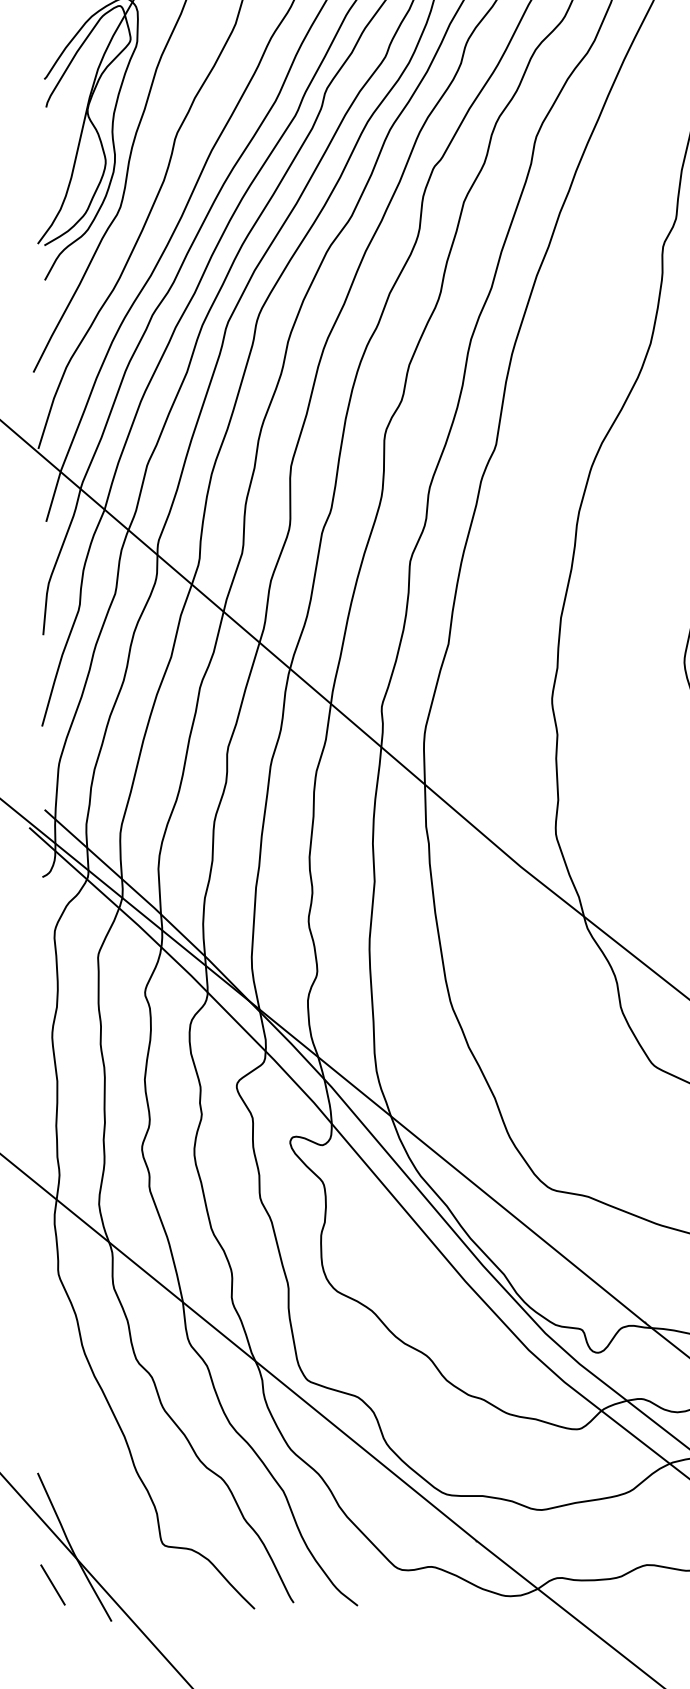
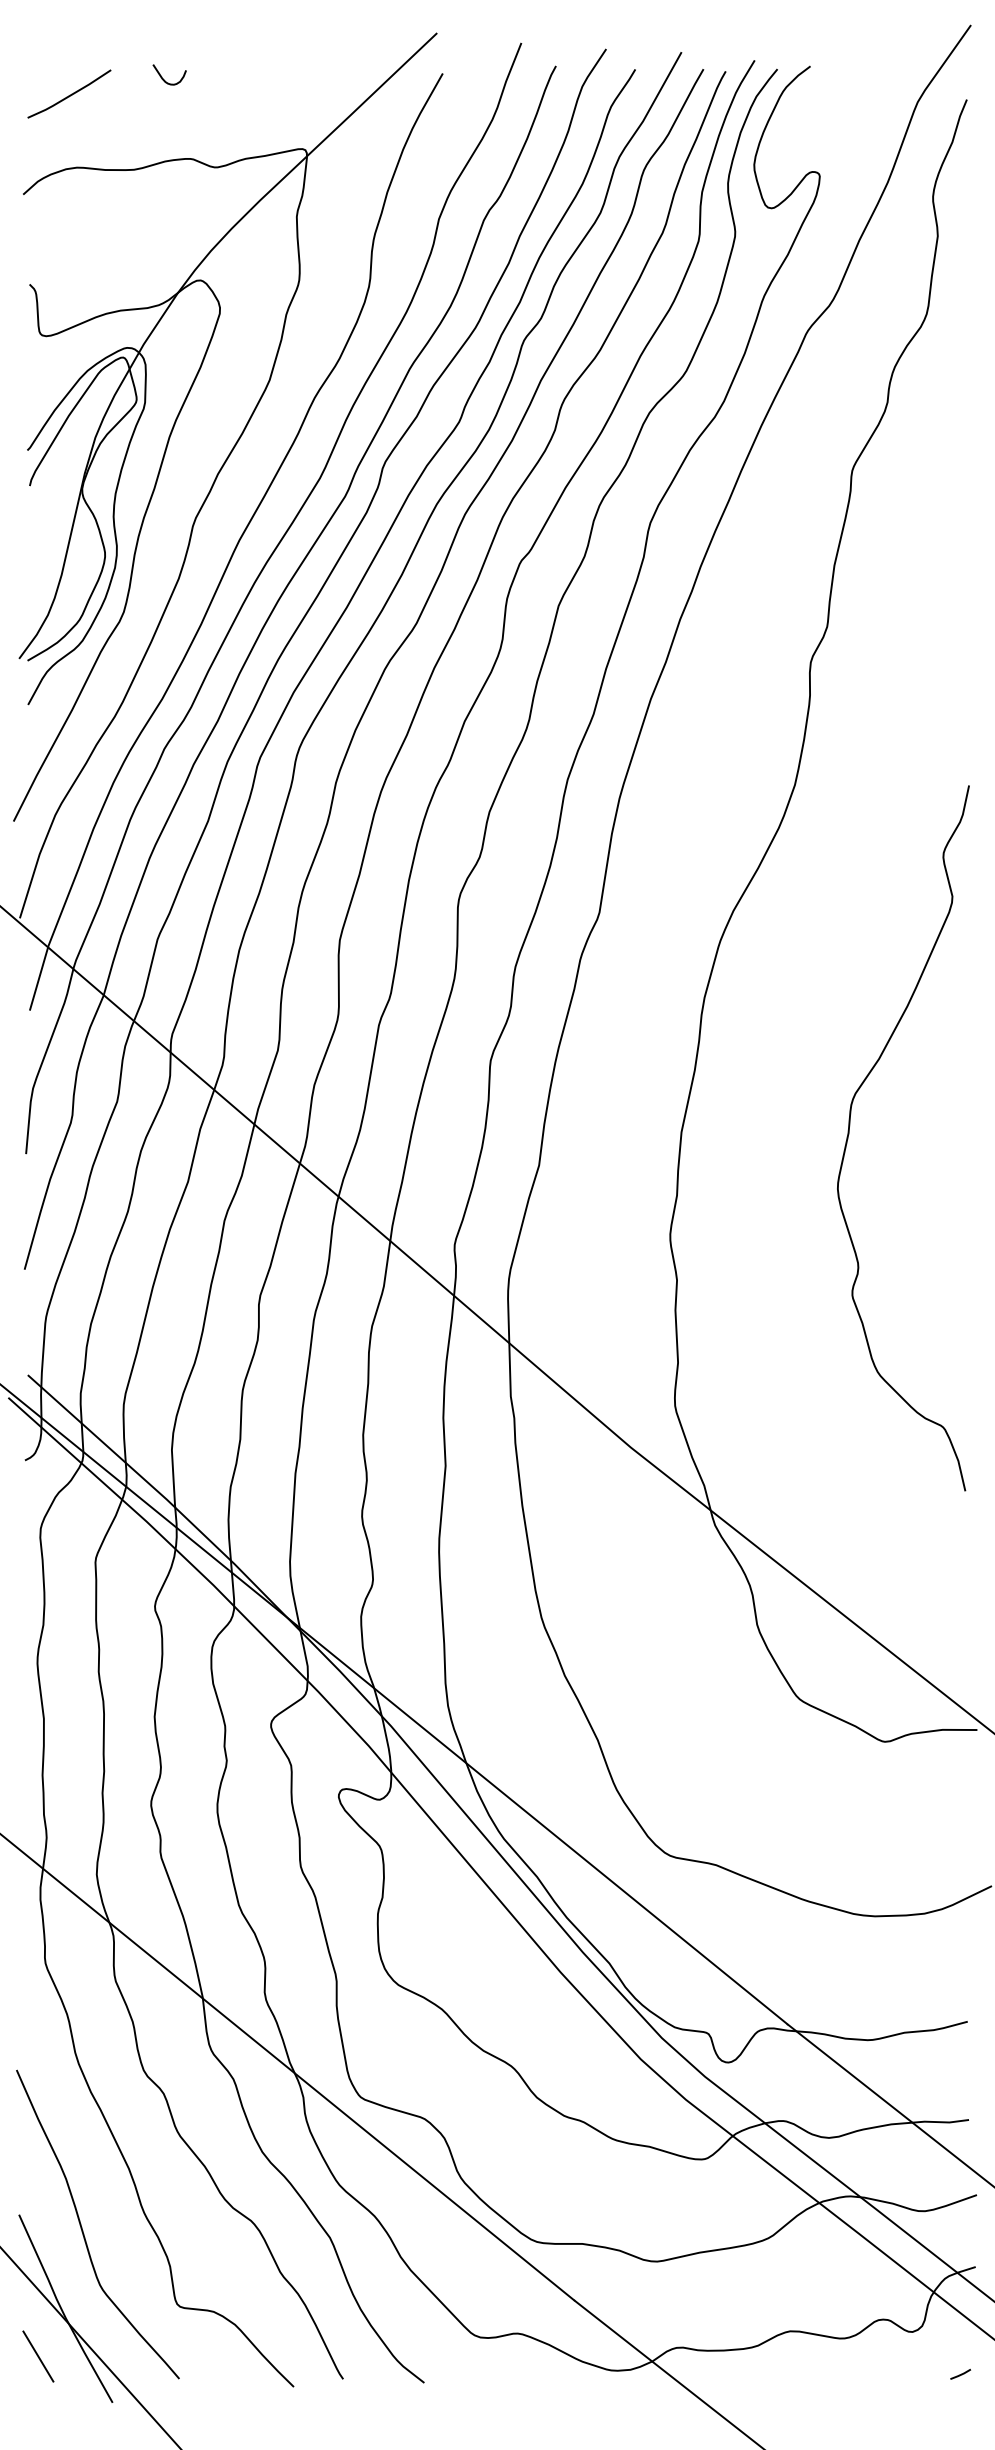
curve: (88, 1485) -> (83, 2230), added

